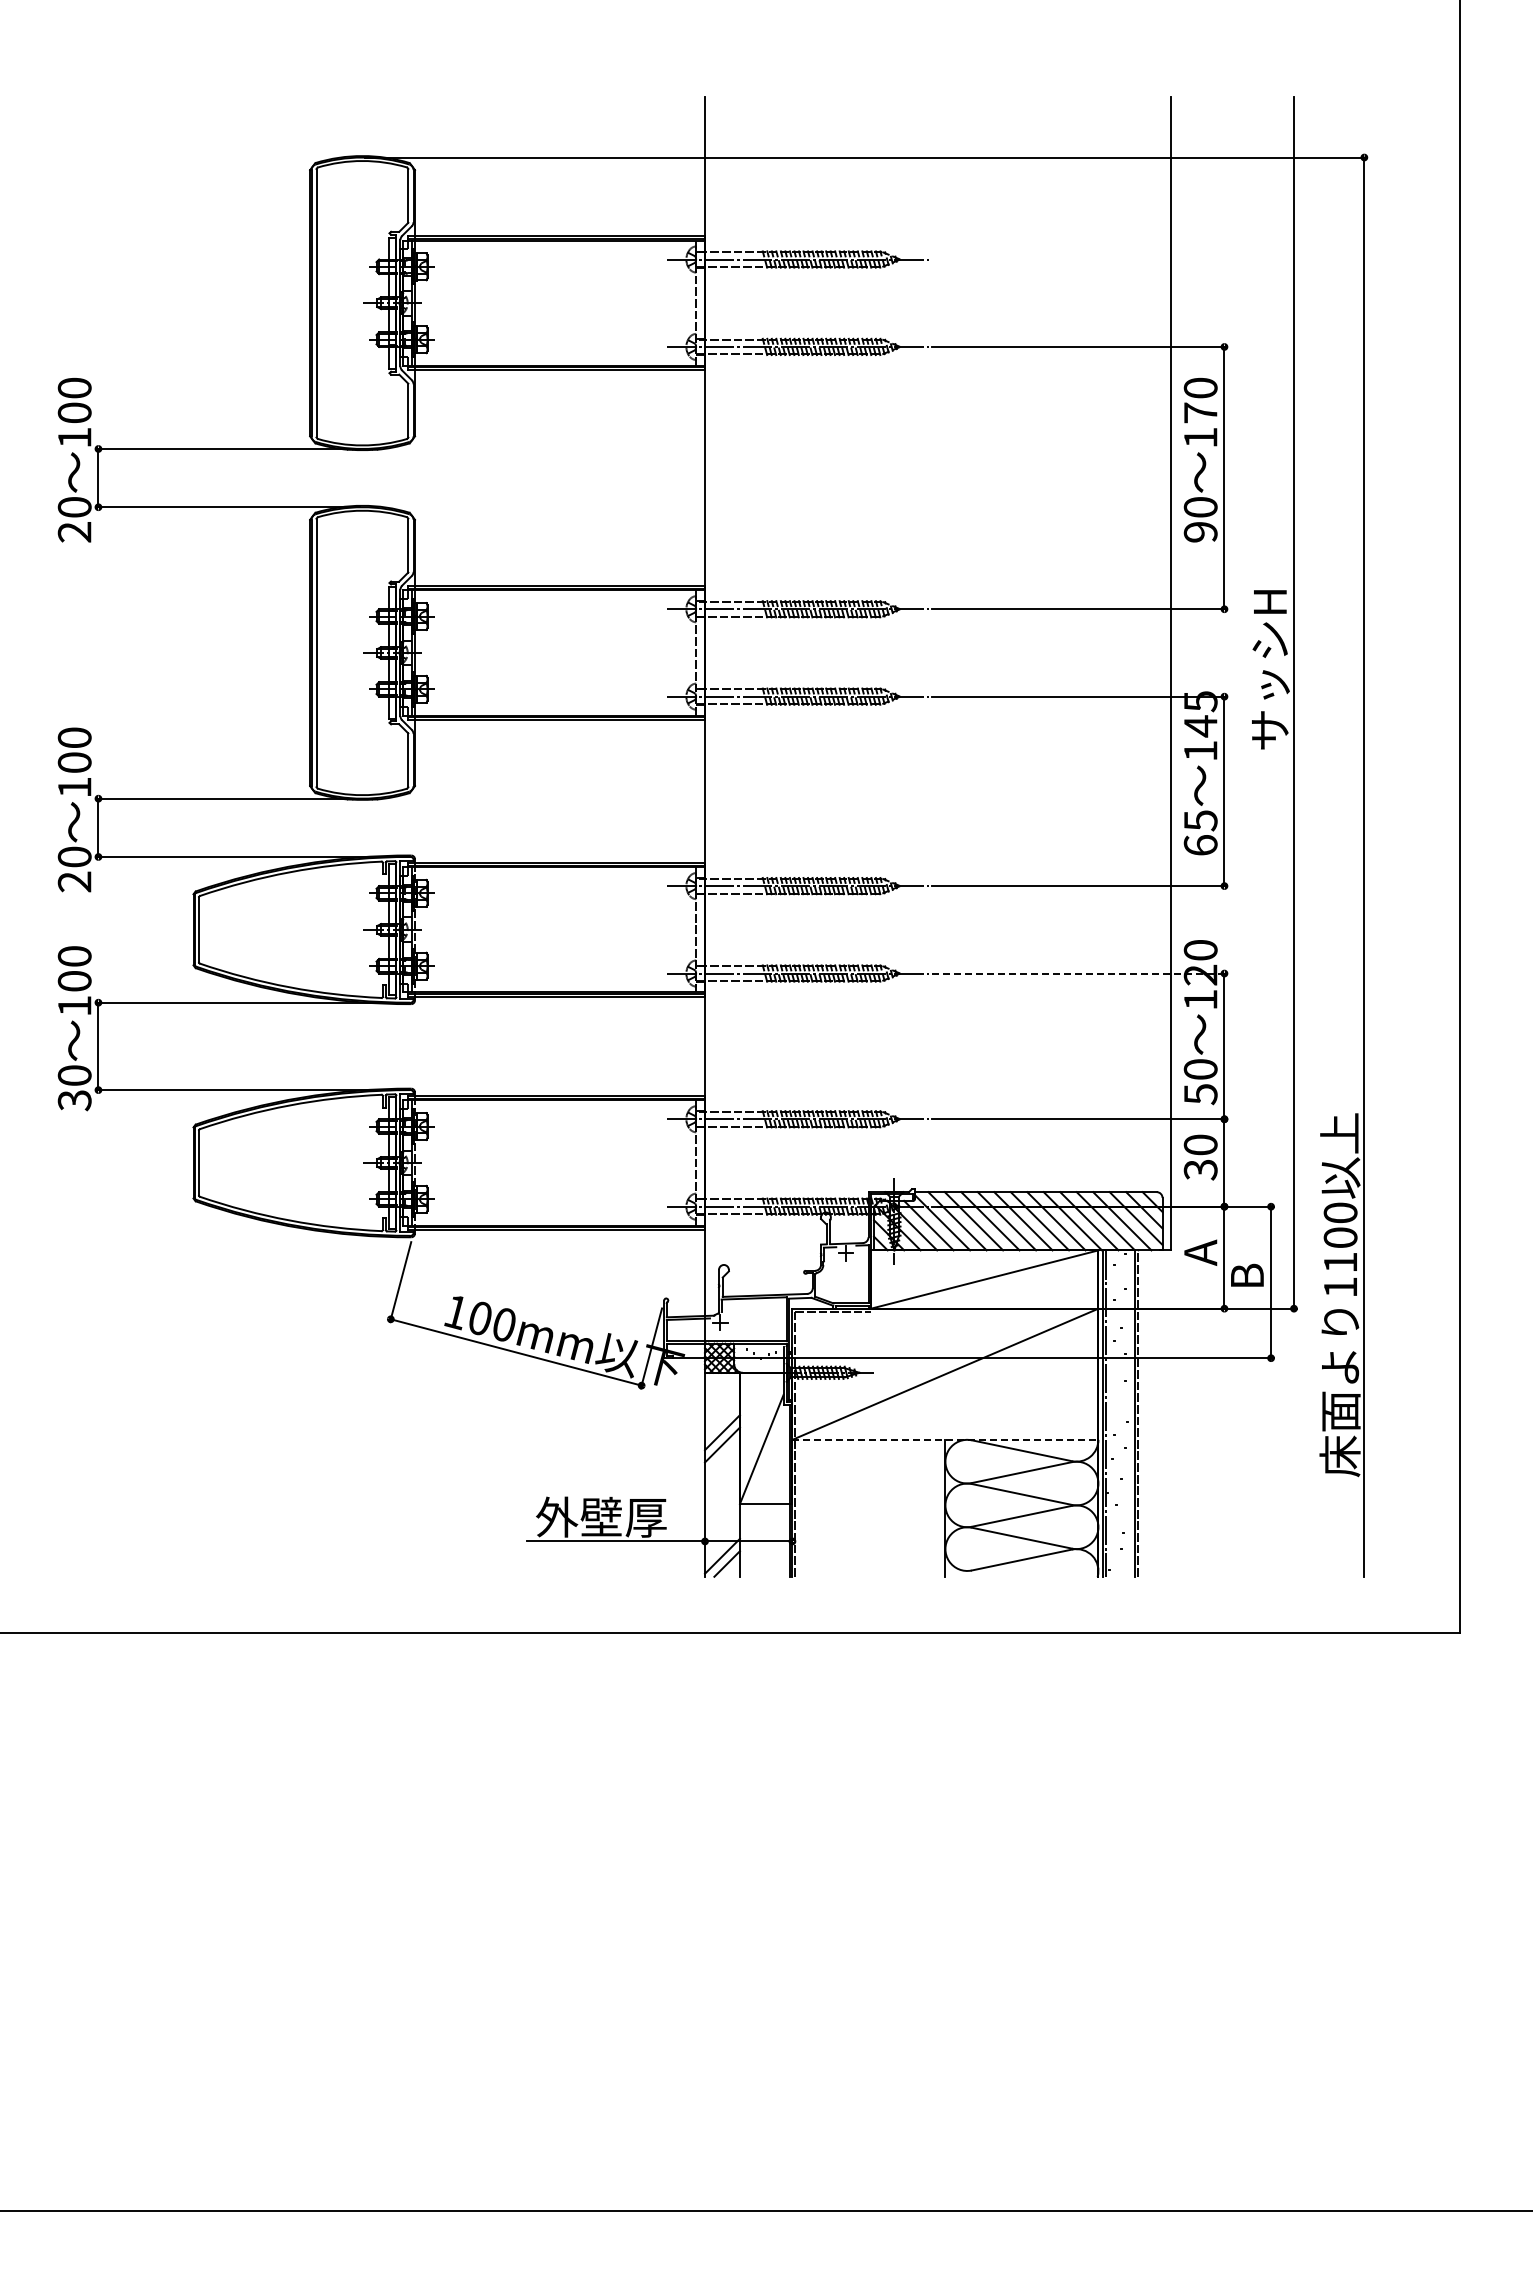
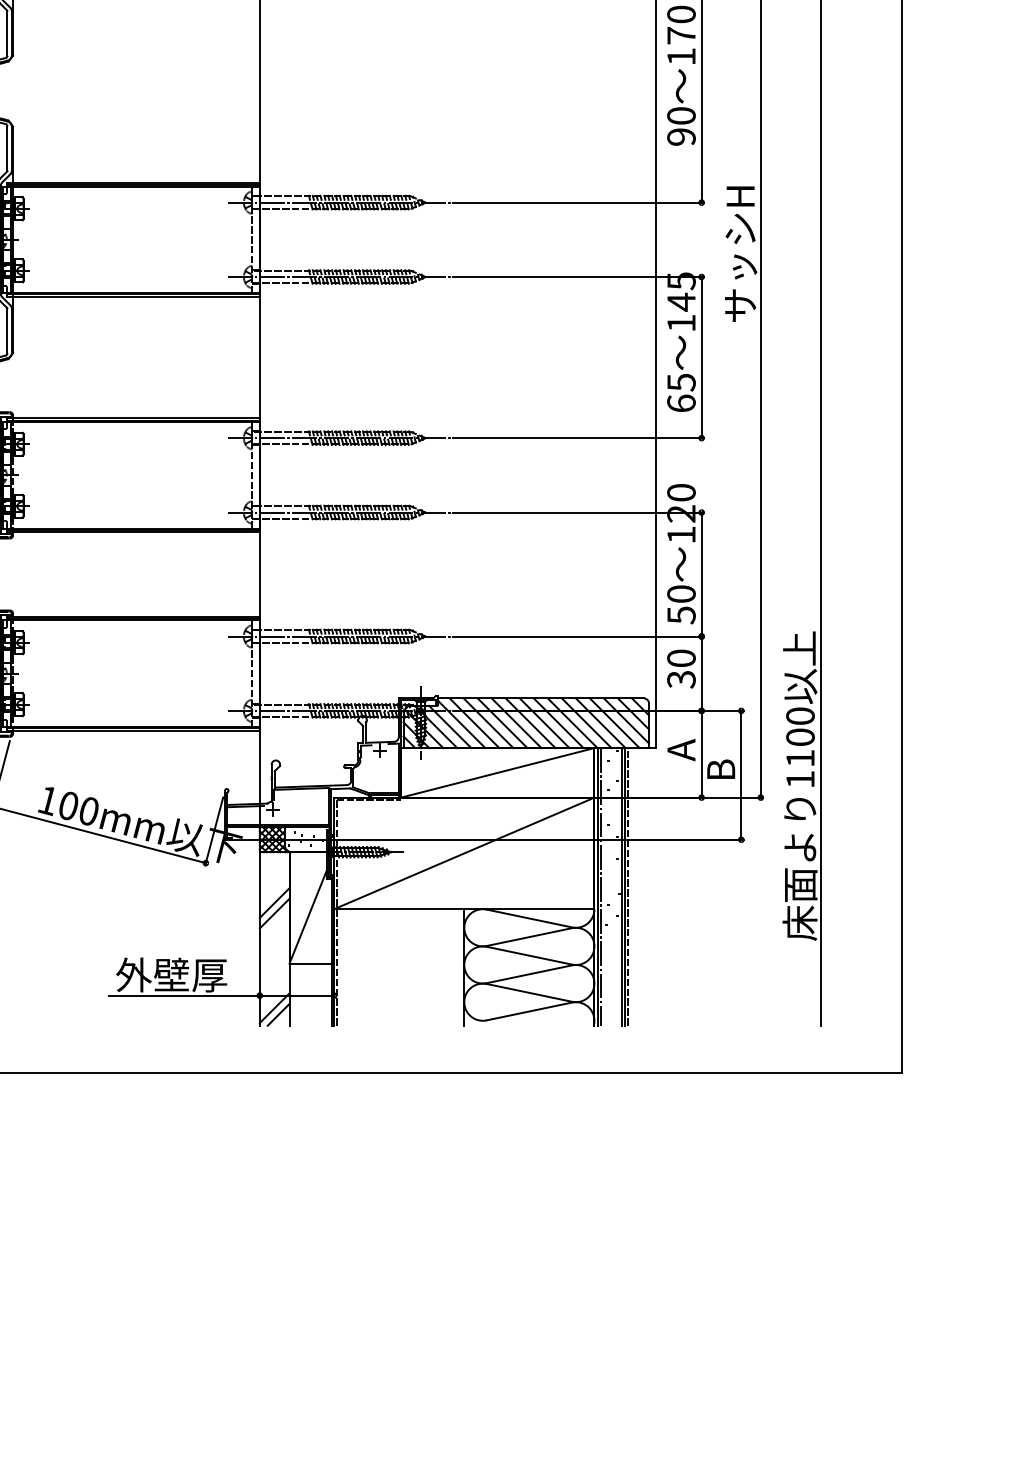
line: (1079, 973) -> (578, 512), dashed -> solid
line: (1130, 1413) -> (621, 886), added
line: (945, 1439) -> (464, 908), dashed -> solid

